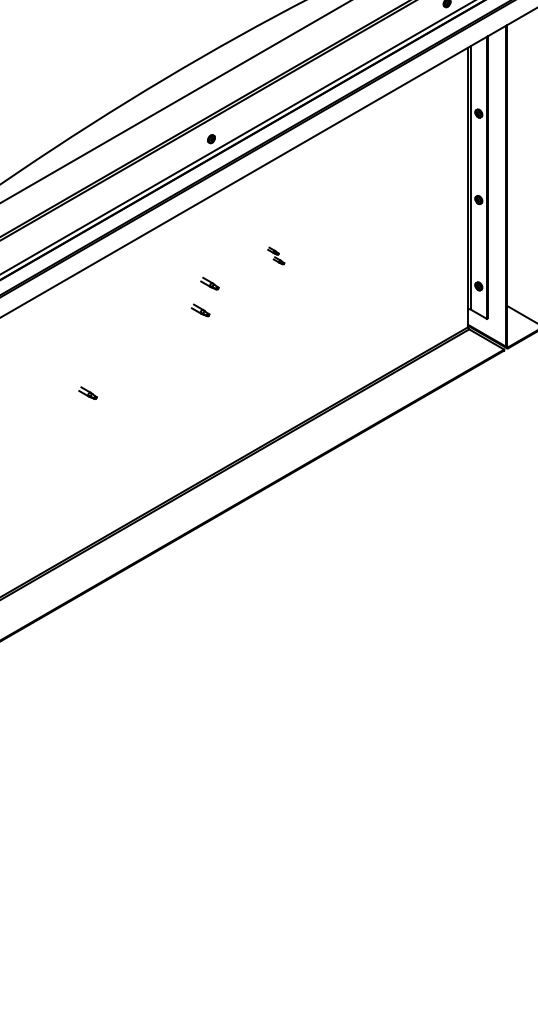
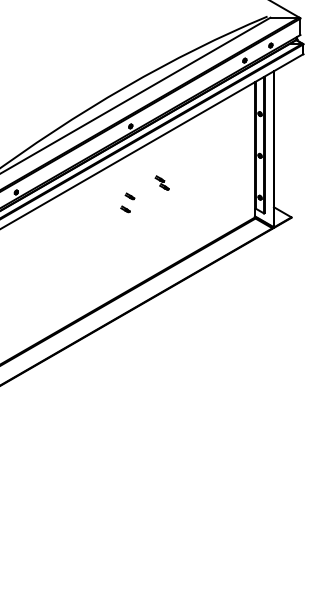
part: (274, 254) -> (161, 182), size x1.67
part: (87, 393) -> (70, 249), removed

